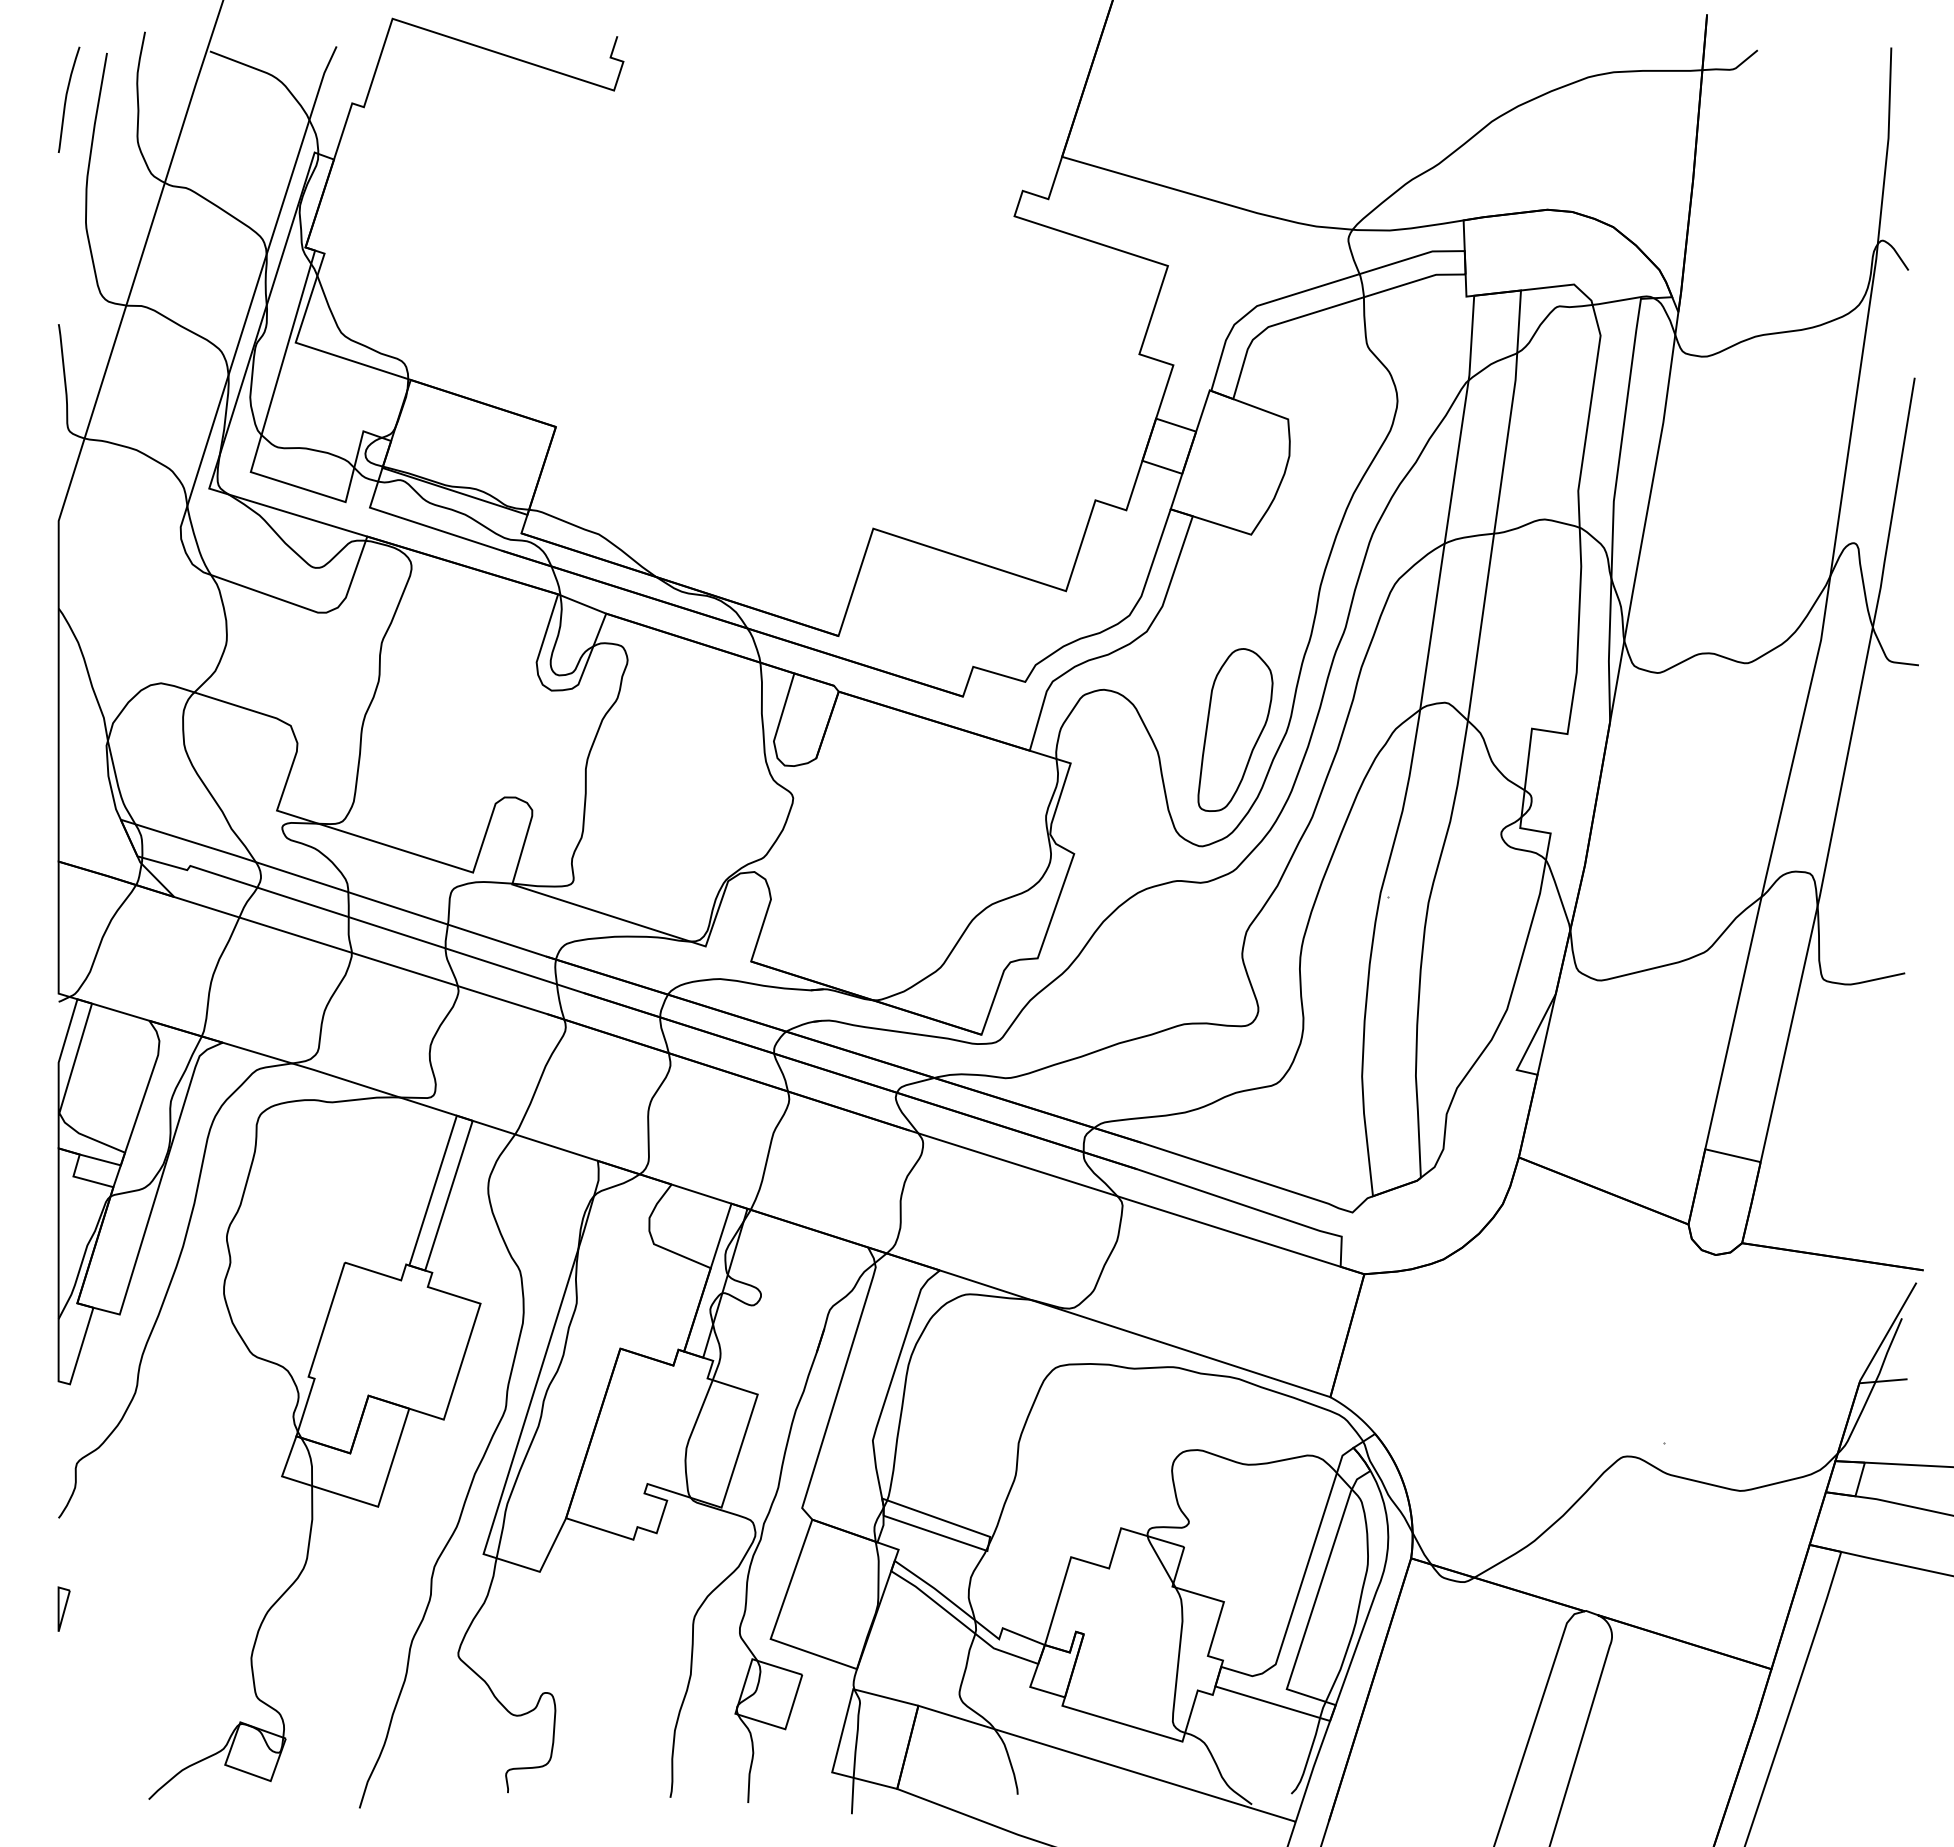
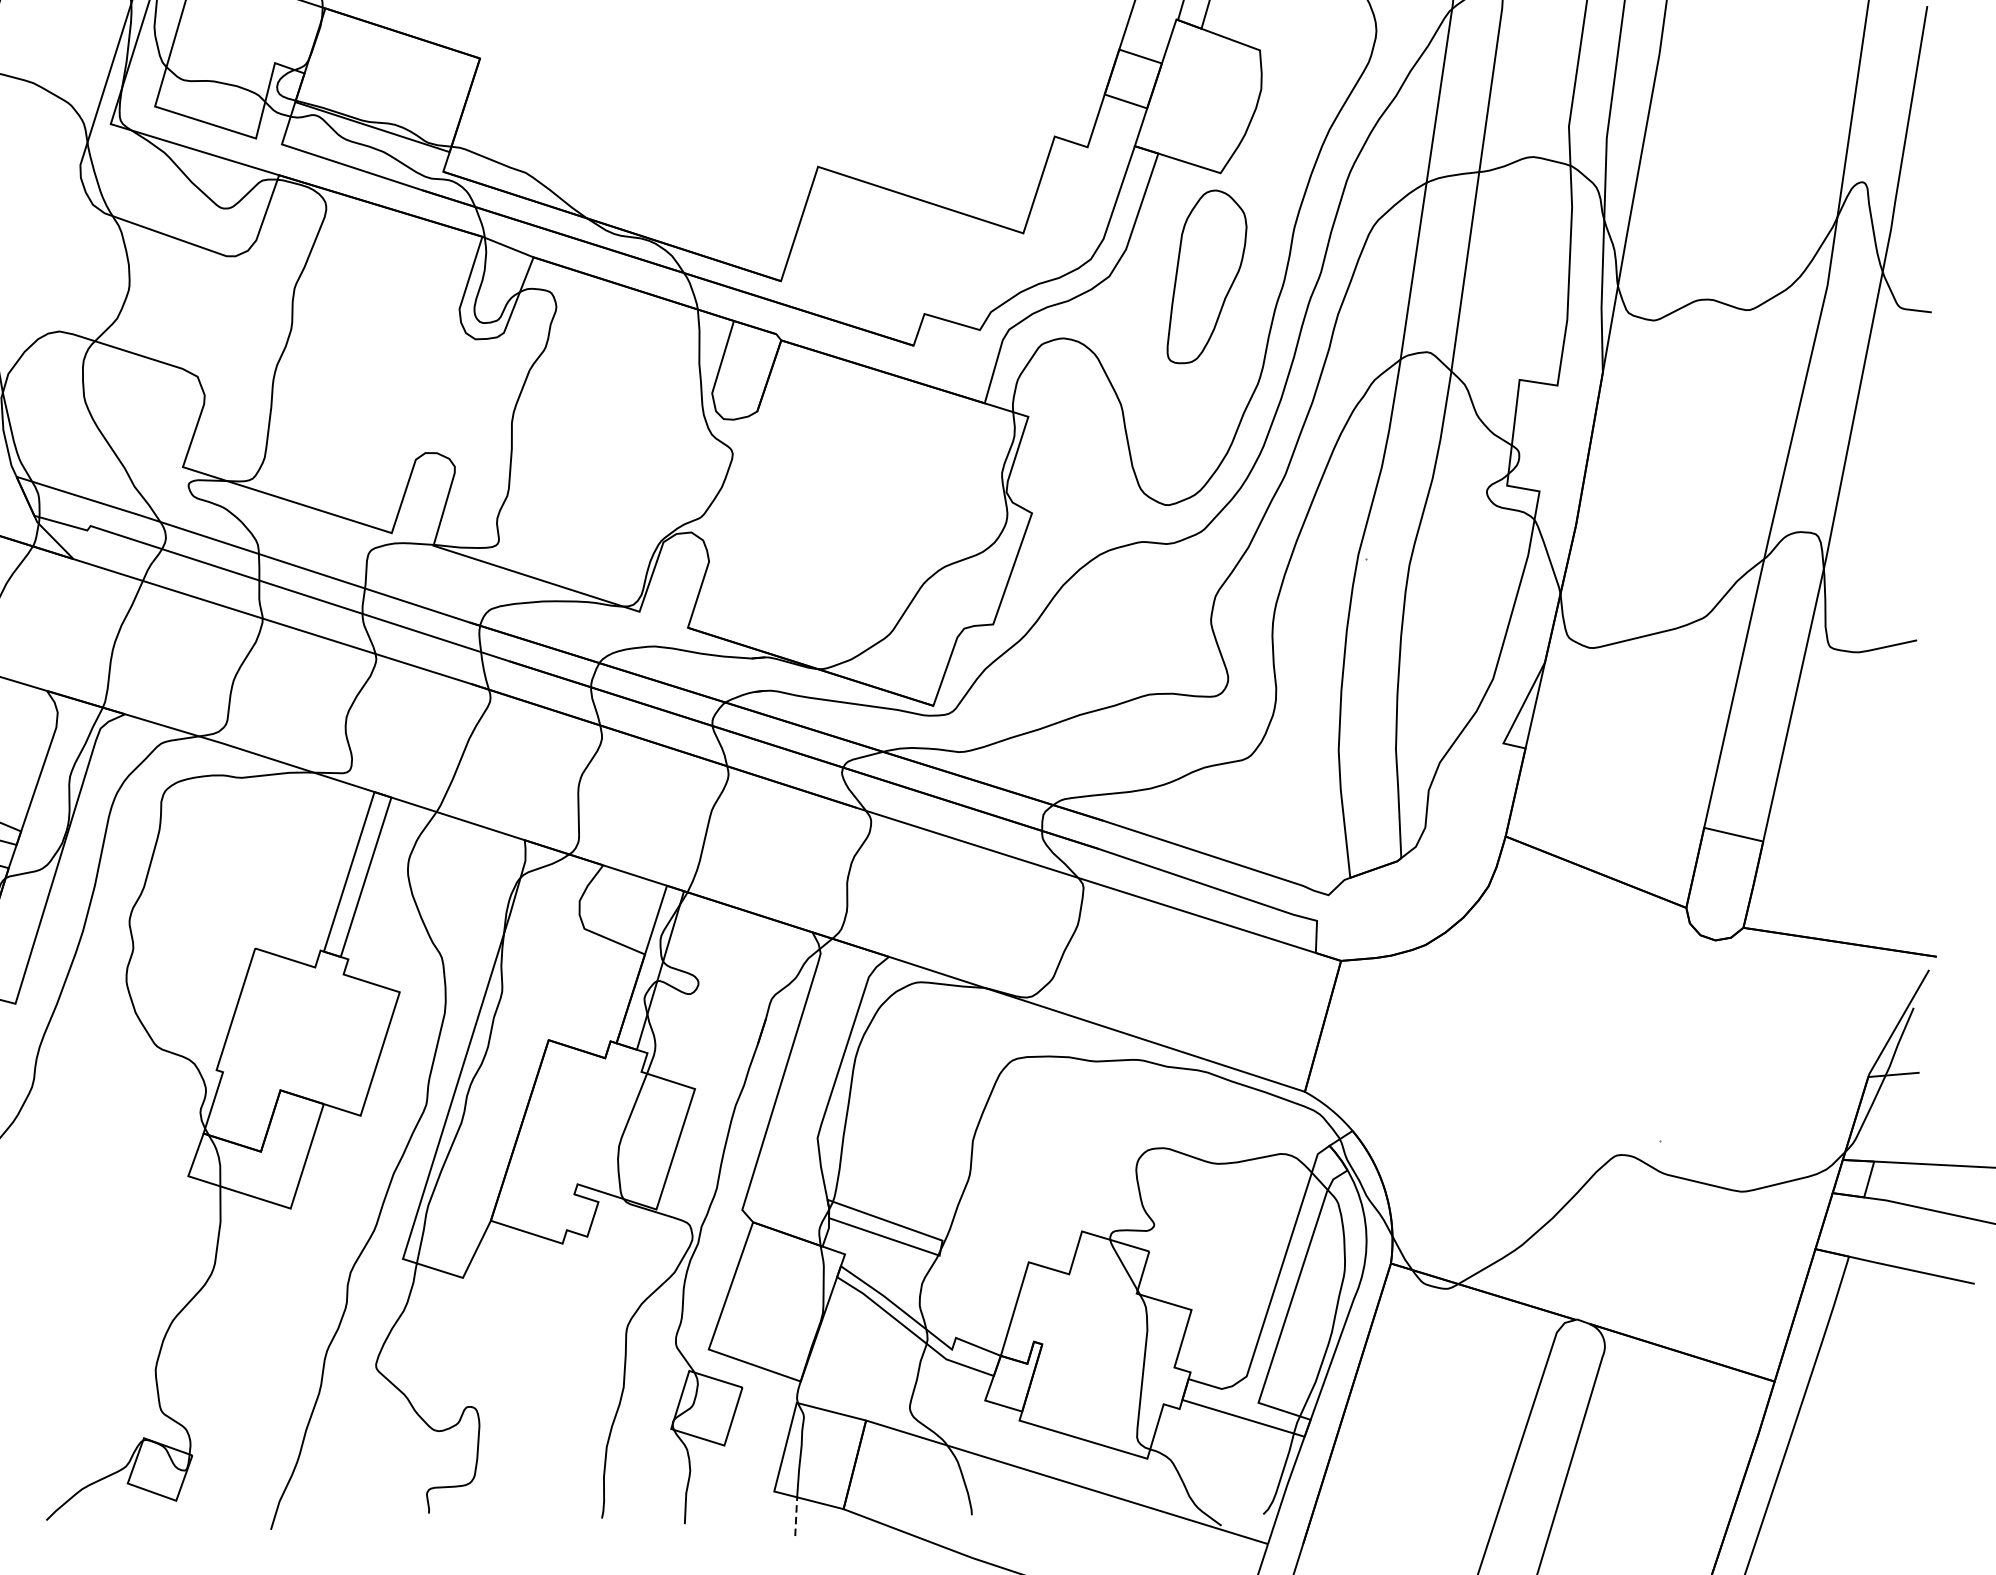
part: (1235, 729) -> (1207, 276), moved
line: (852, 1795) -> (795, 1516), solid -> dashed

